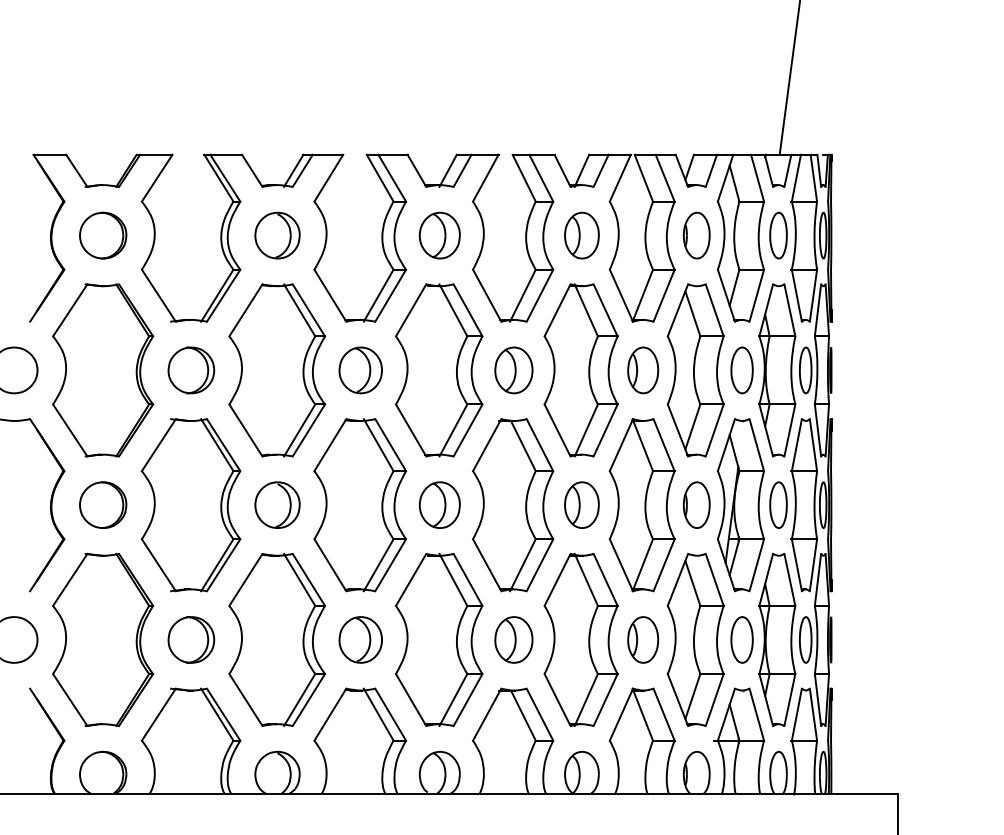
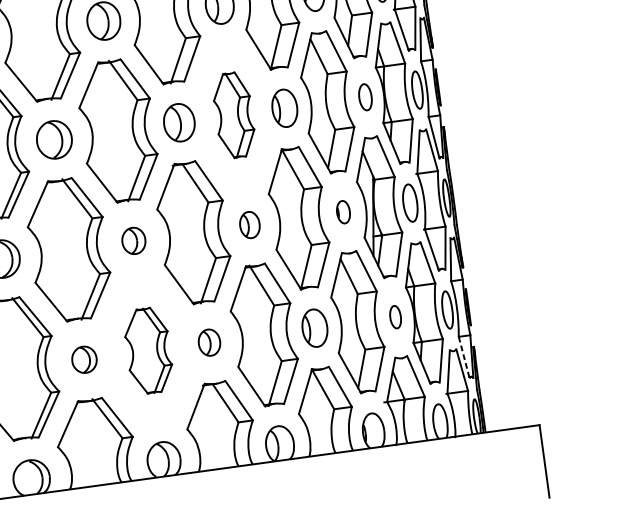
part: (580, 370) -> (233, 115), size x0.6
part: (741, 370) -> (365, 97), size x0.7
part: (439, 504) -> (133, 240), size x0.7
part: (581, 504) -> (249, 224), size x0.7
part: (696, 504) -> (343, 211), size x0.6
part: (360, 639) -> (84, 359), size x0.7
part: (439, 639) -> (148, 350), size x0.6
part: (513, 639) -> (209, 342), size x0.7
part: (741, 639) -> (395, 316), size x0.6
line: (818, 700) -> (464, 358), solid -> dashed

